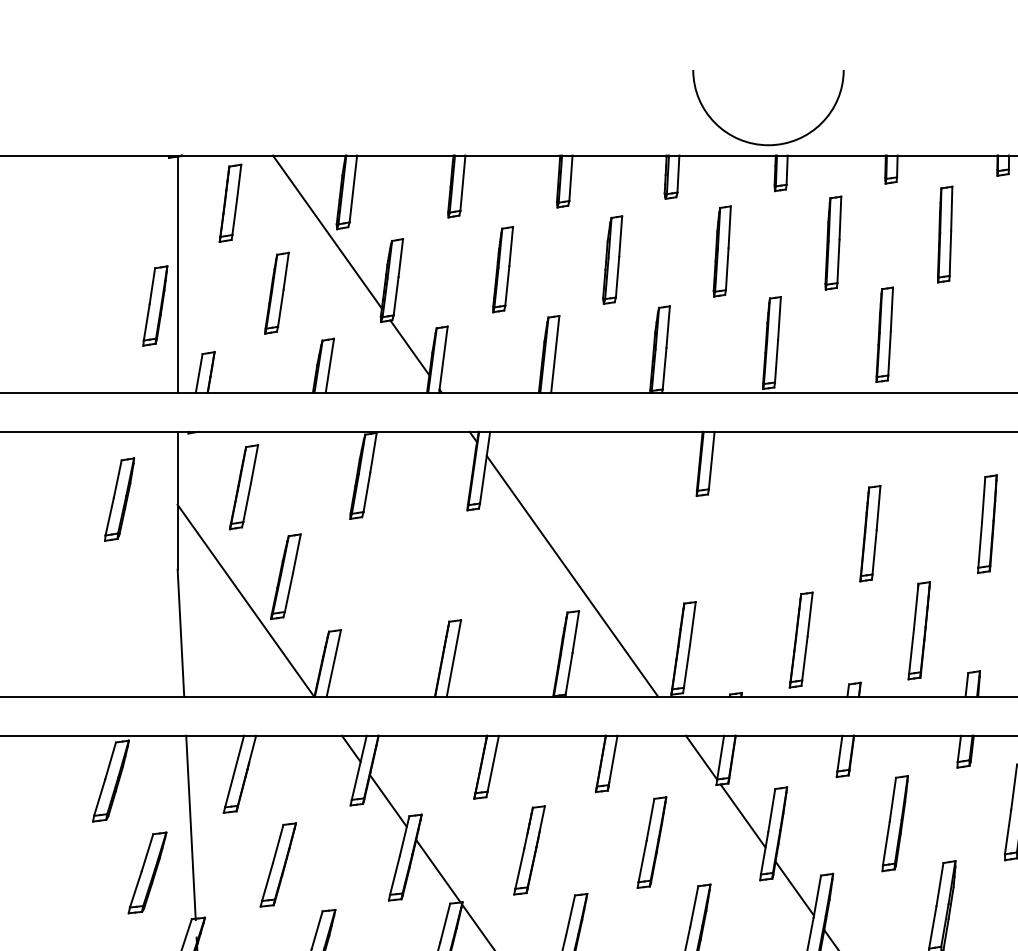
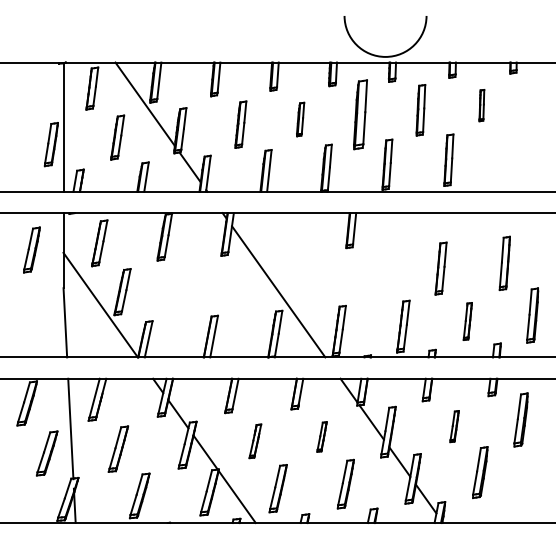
part: (944, 234) -> (481, 105), size x0.6
part: (720, 250) -> (359, 114), size x1.4
part: (612, 260) -> (300, 119), size x0.7
part: (918, 630) -> (467, 321), size x0.7
part: (894, 823) -> (454, 426), size x0.6
part: (650, 841) -> (321, 436), size x0.6
part: (529, 850) -> (255, 441), size x0.7

